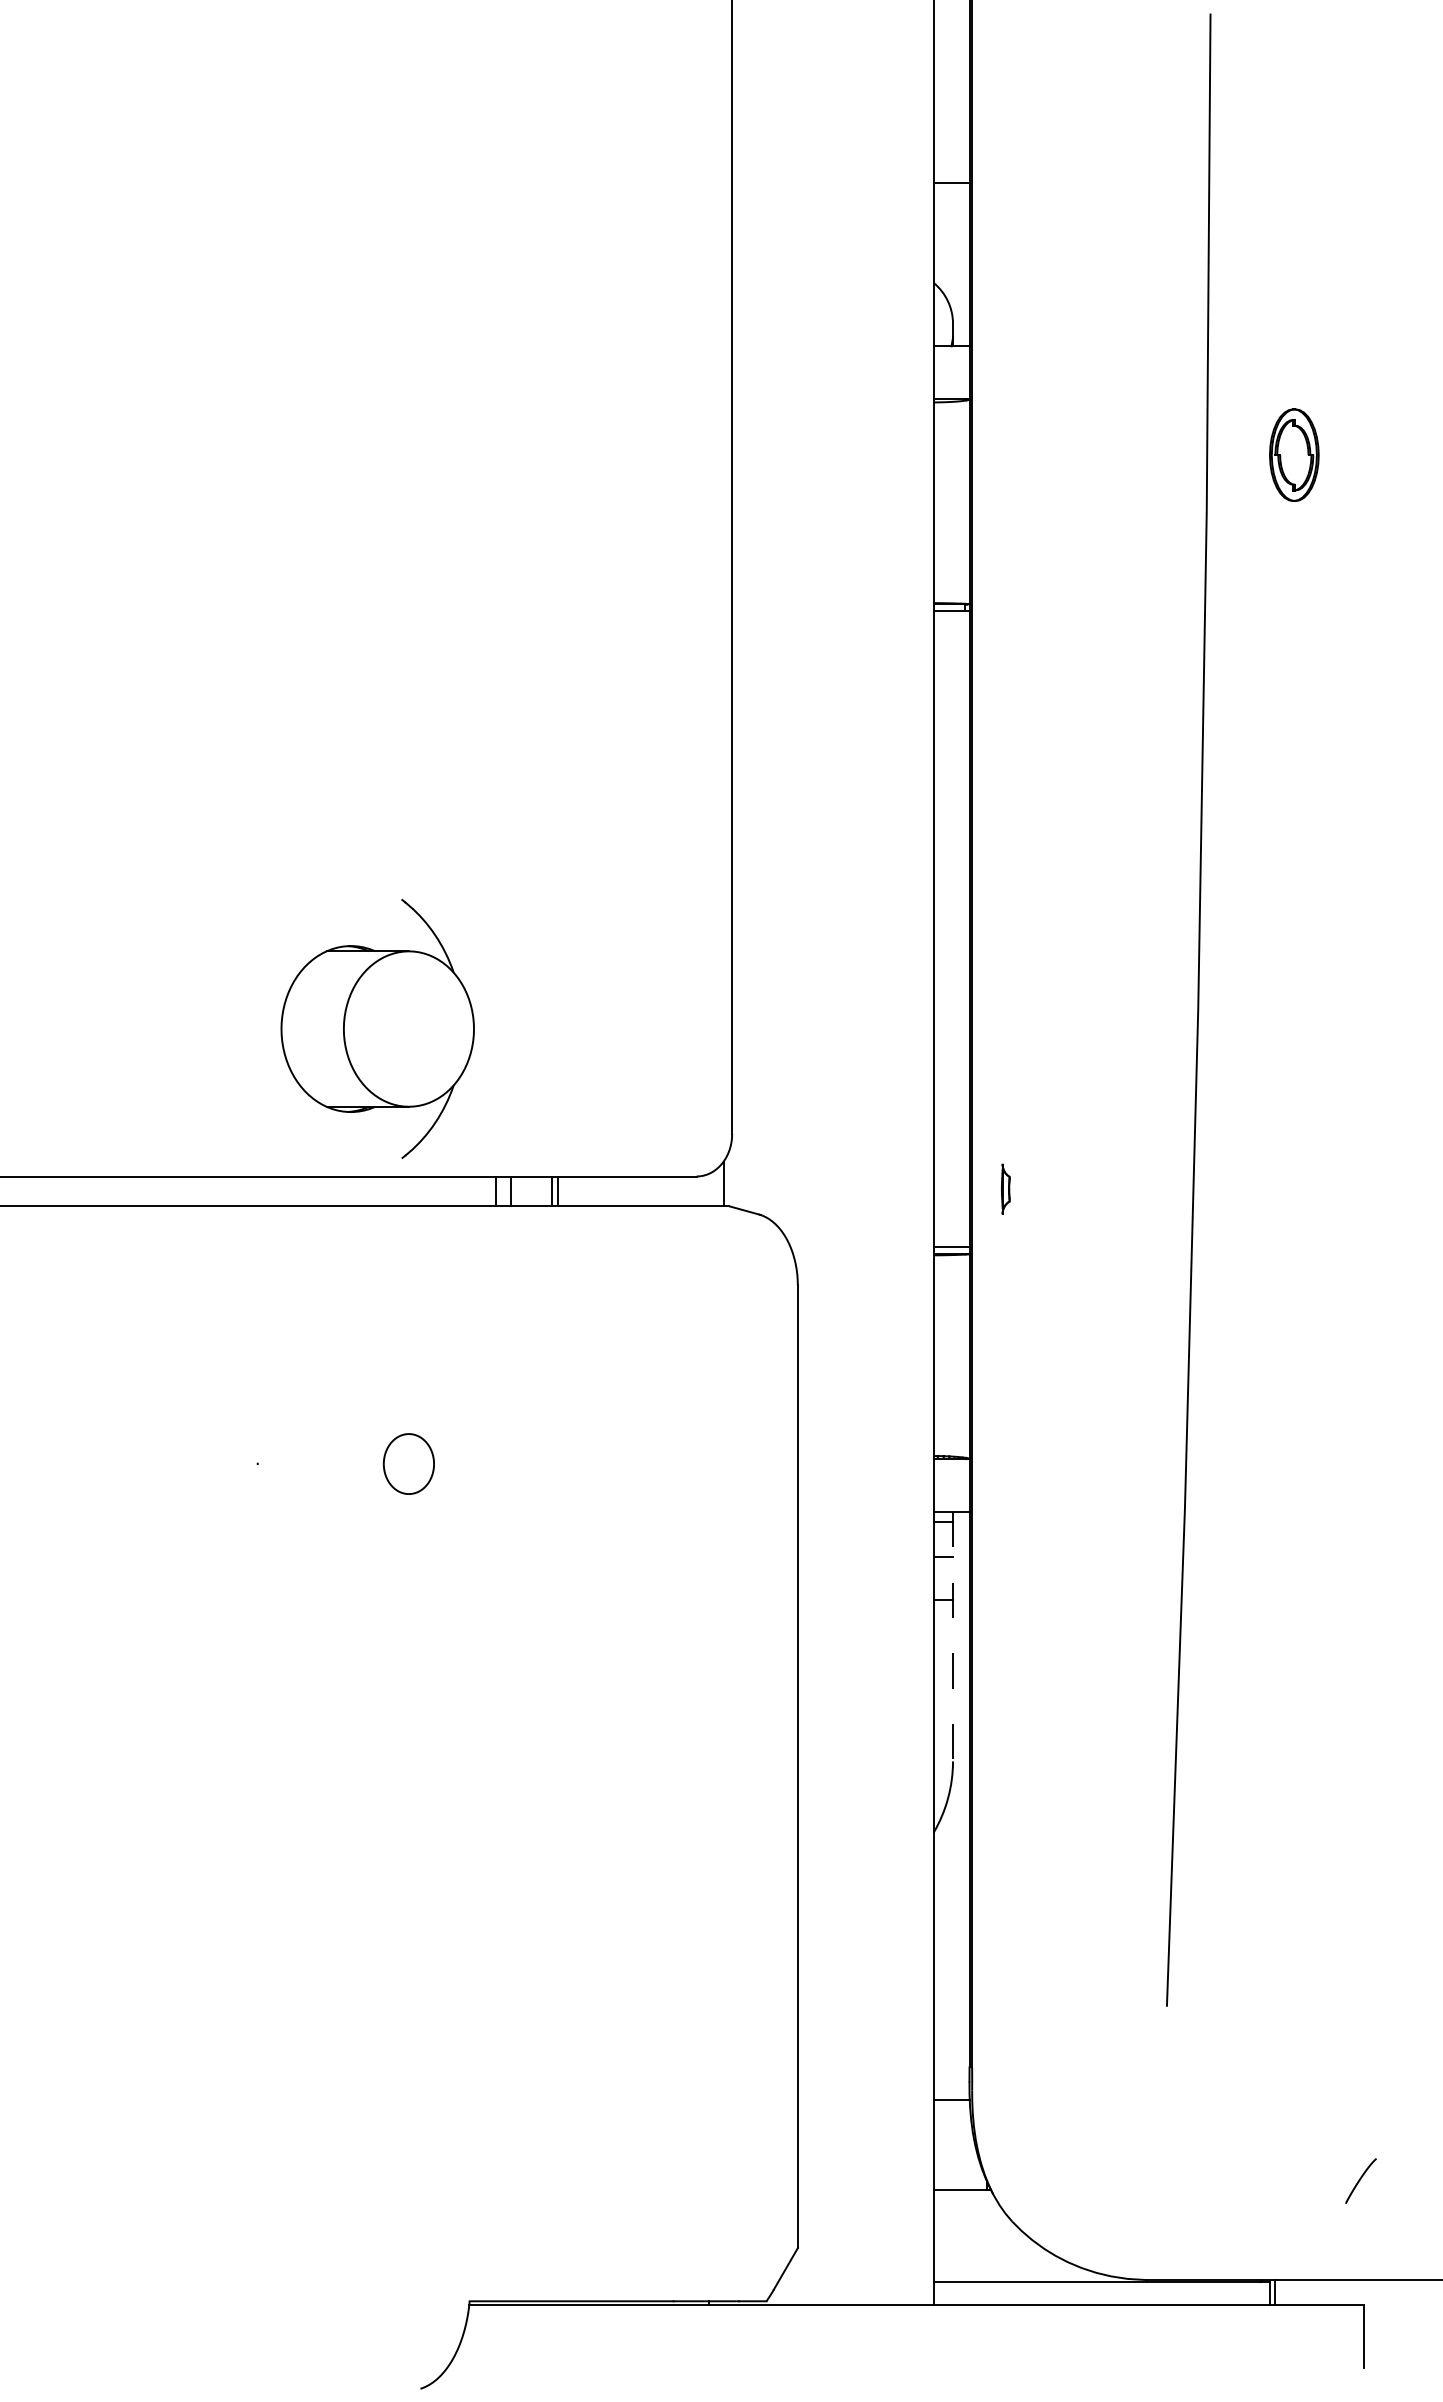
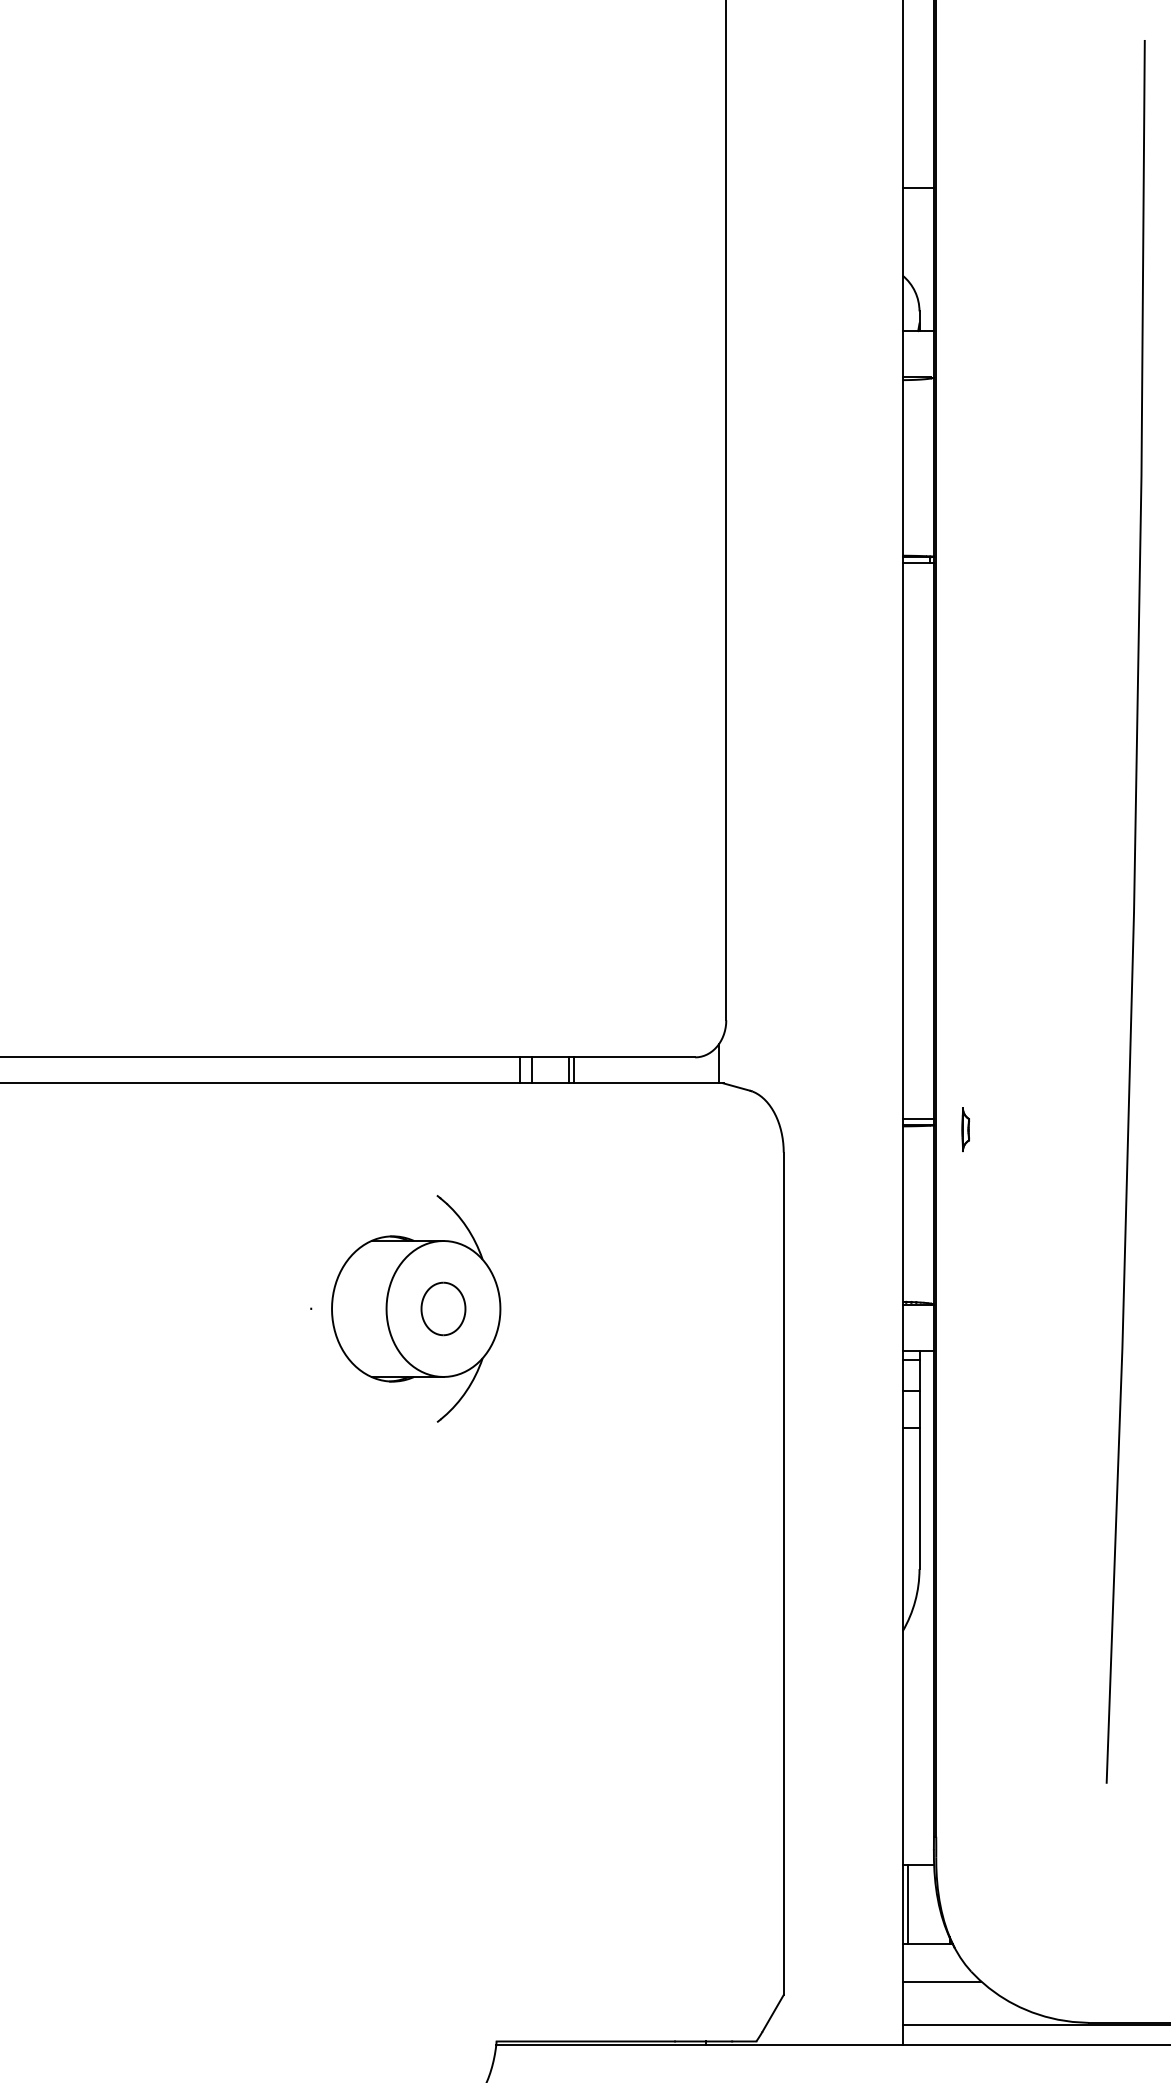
part: (377, 1028) -> (415, 1308), moved
part: (1005, 1188) -> (965, 1129), moved
line: (953, 1636) -> (919, 1459), dashed -> solid
line: (940, 2144) -> (908, 1904), added
line: (978, 2232) -> (941, 1981), added

